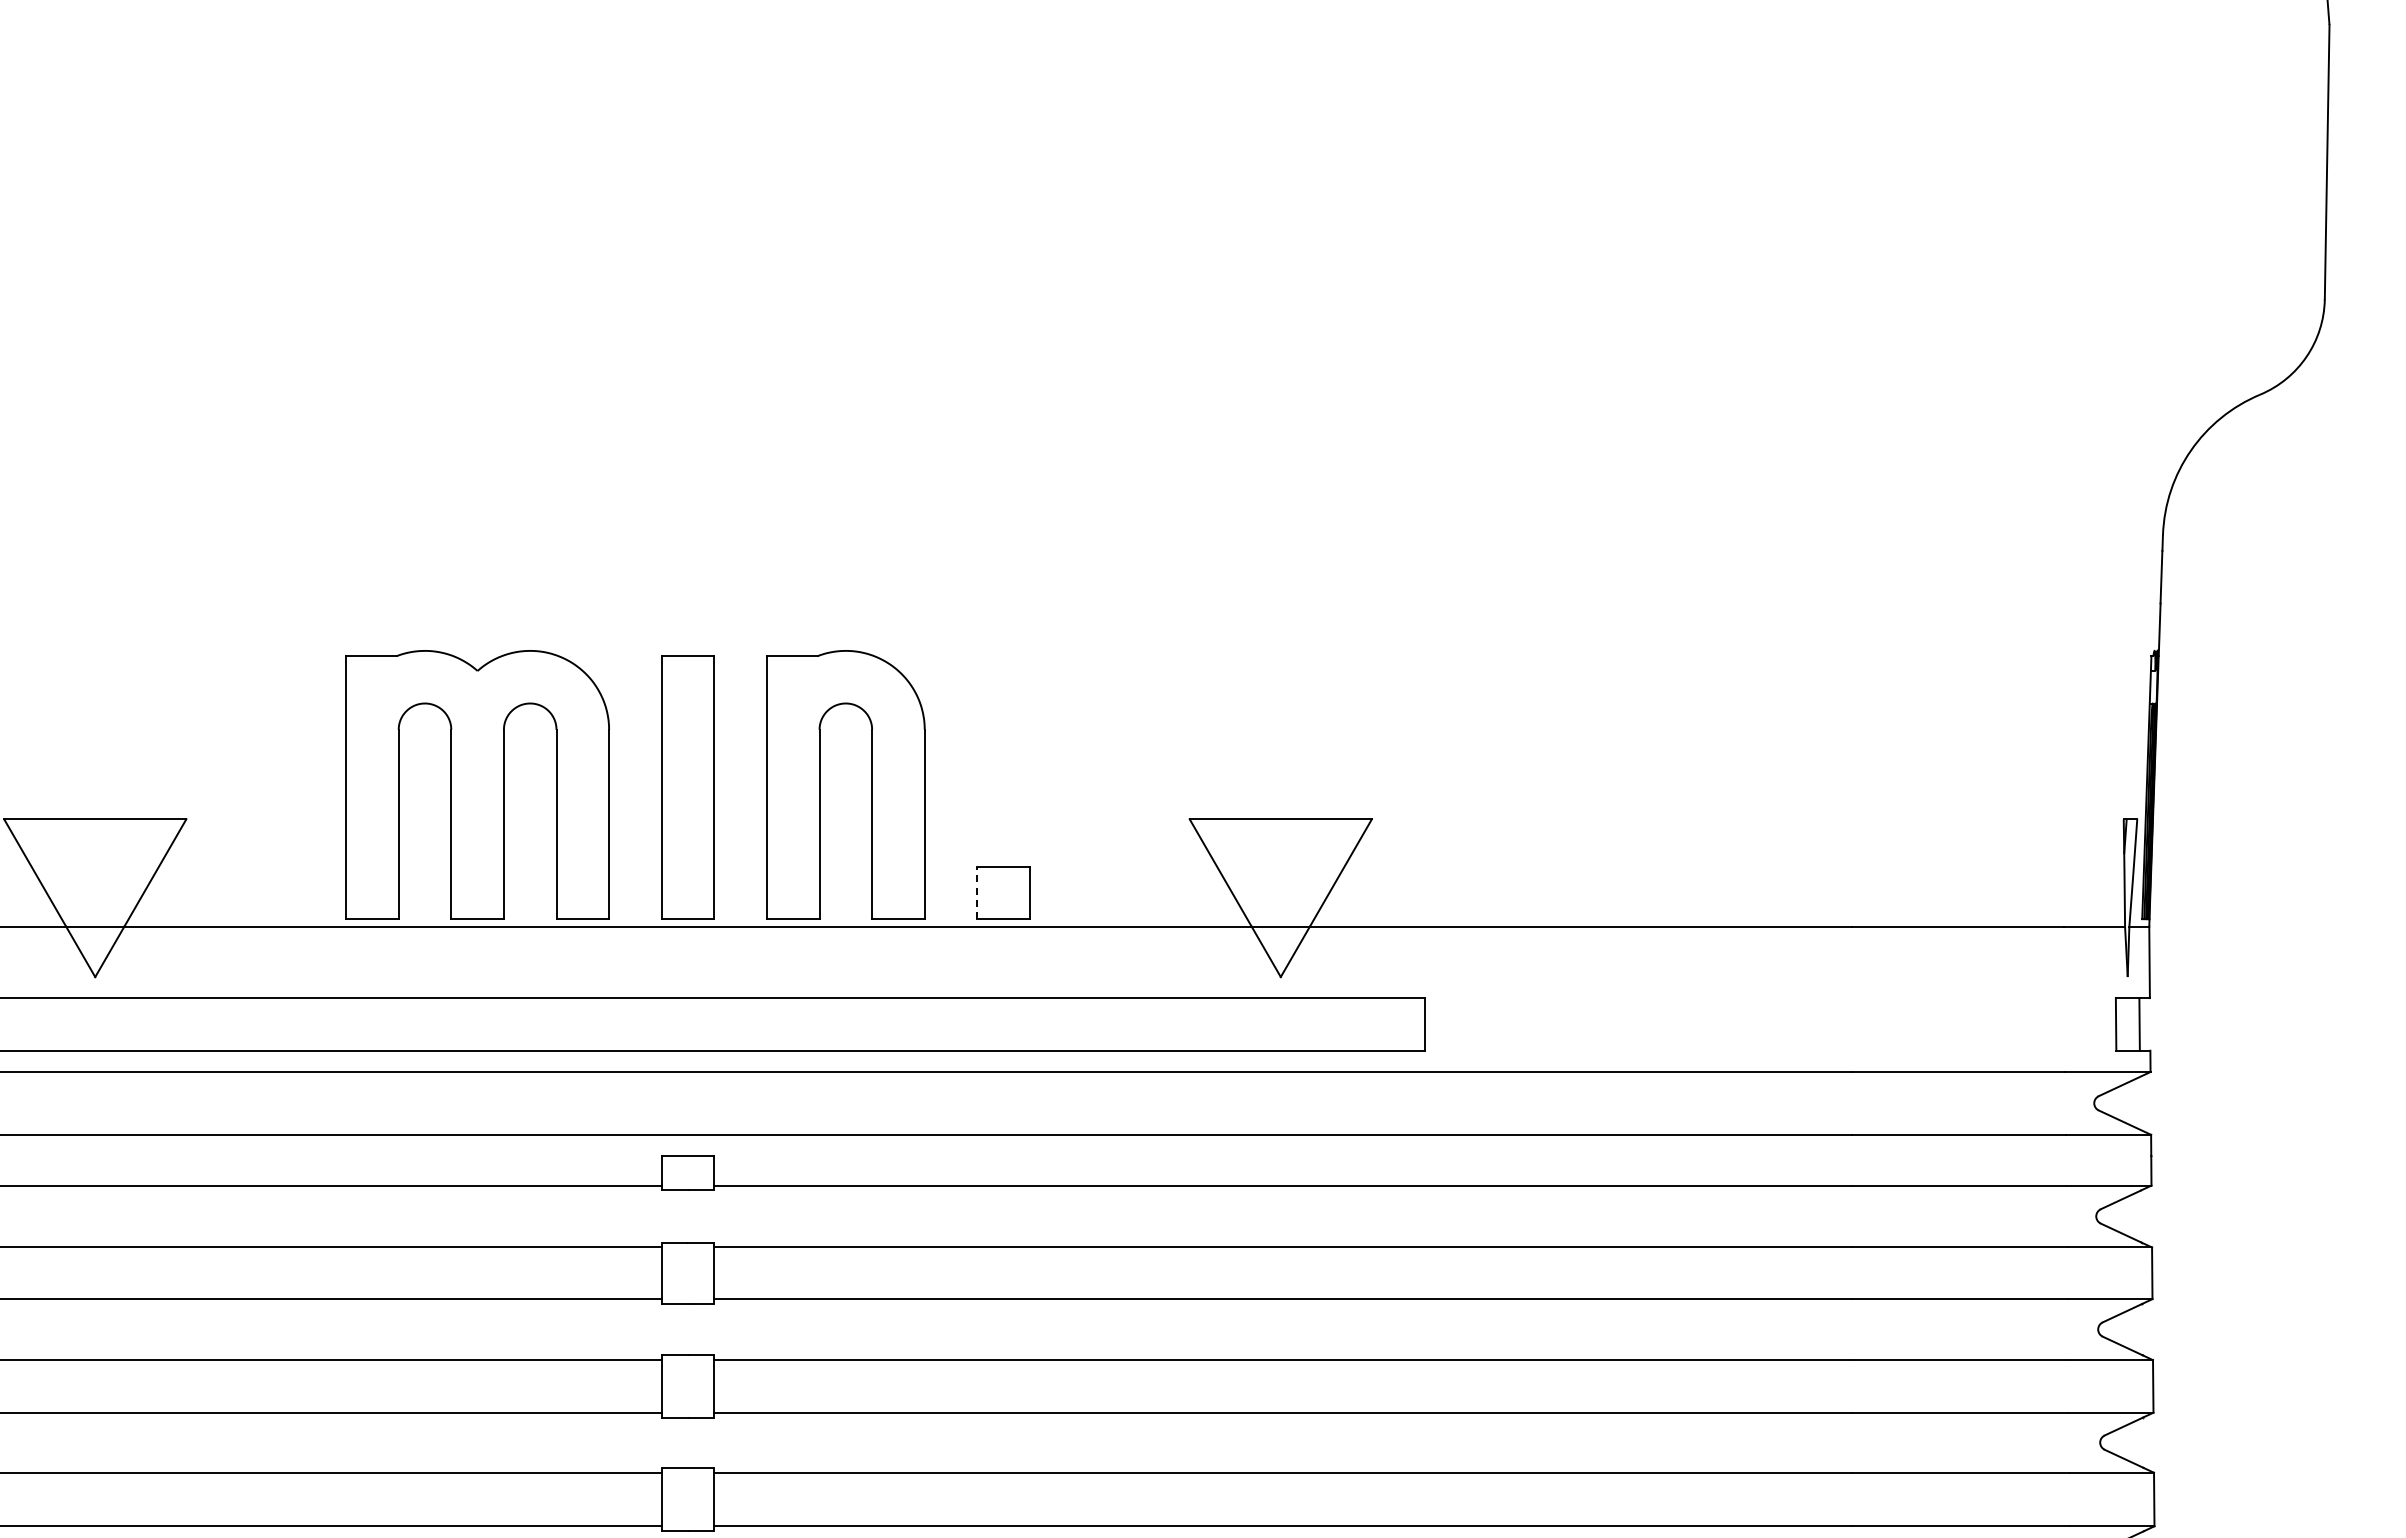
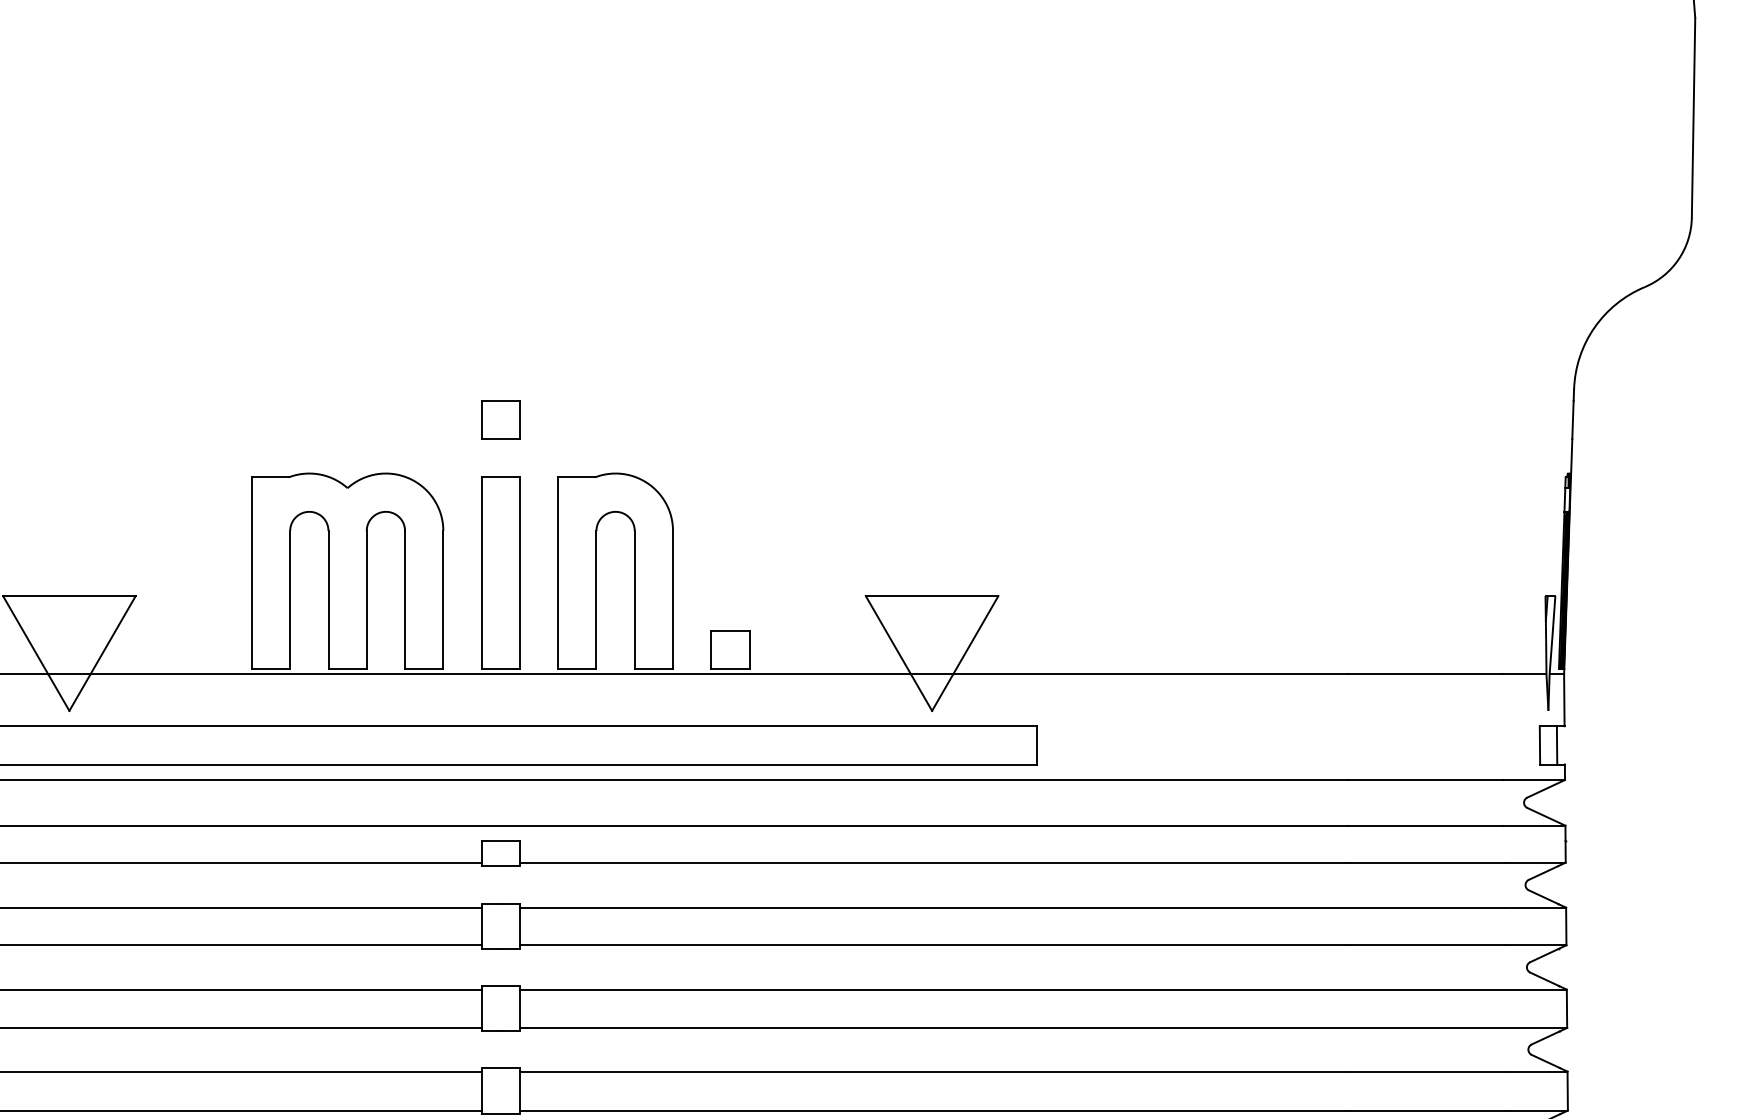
part: (687, 577) -> (500, 420), added
line: (977, 892) -> (711, 649), dashed -> solid

